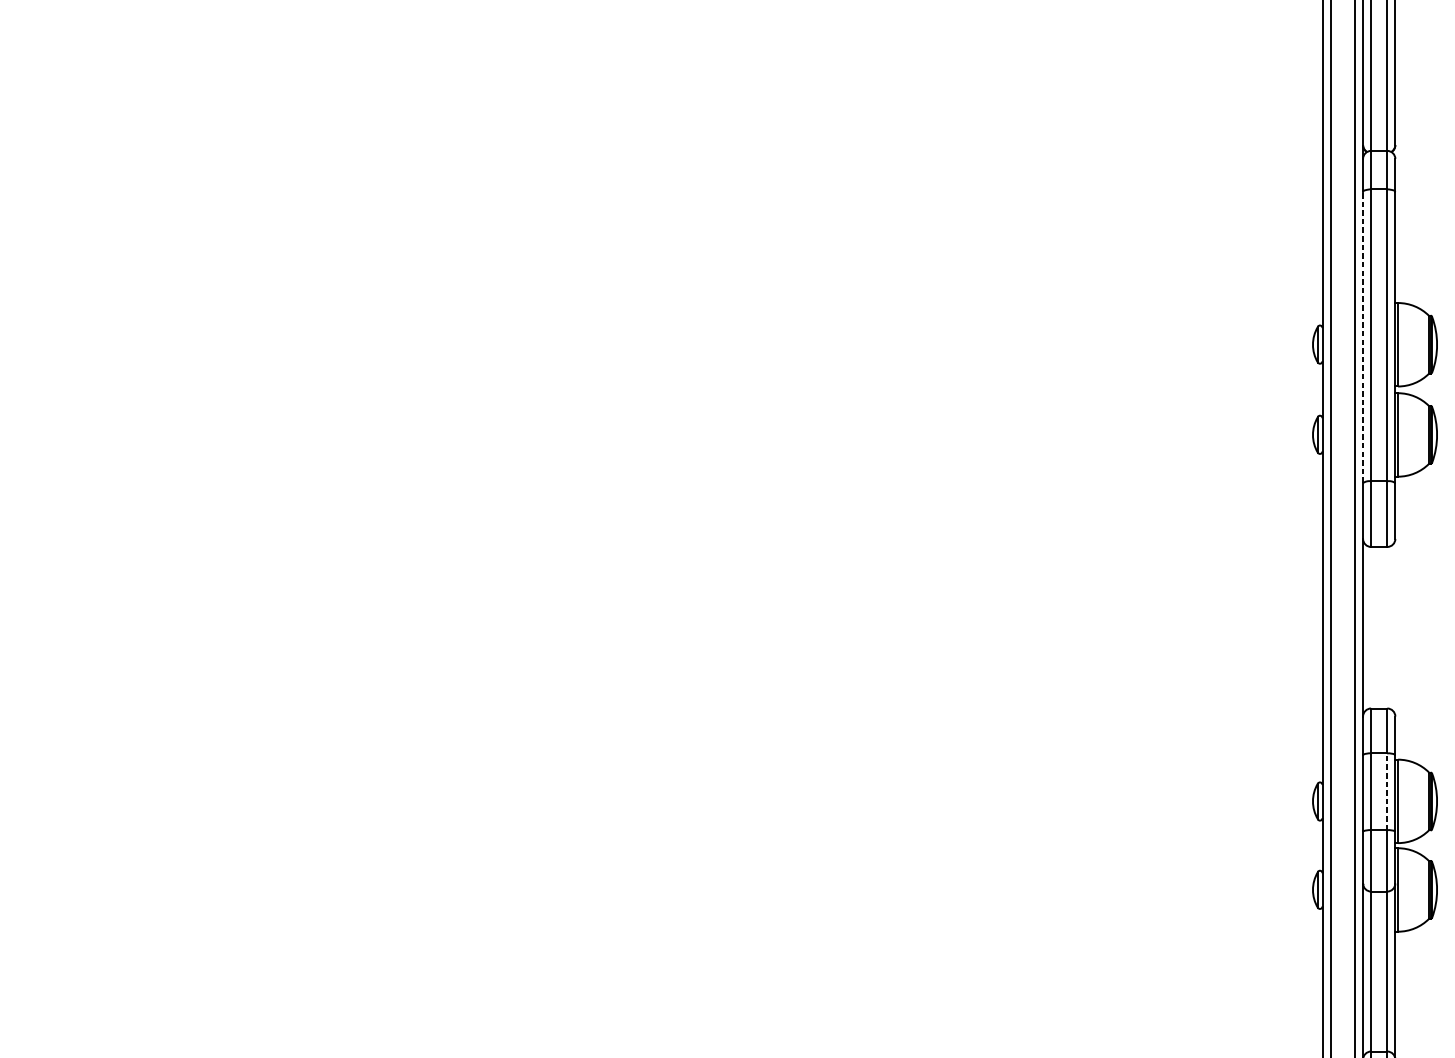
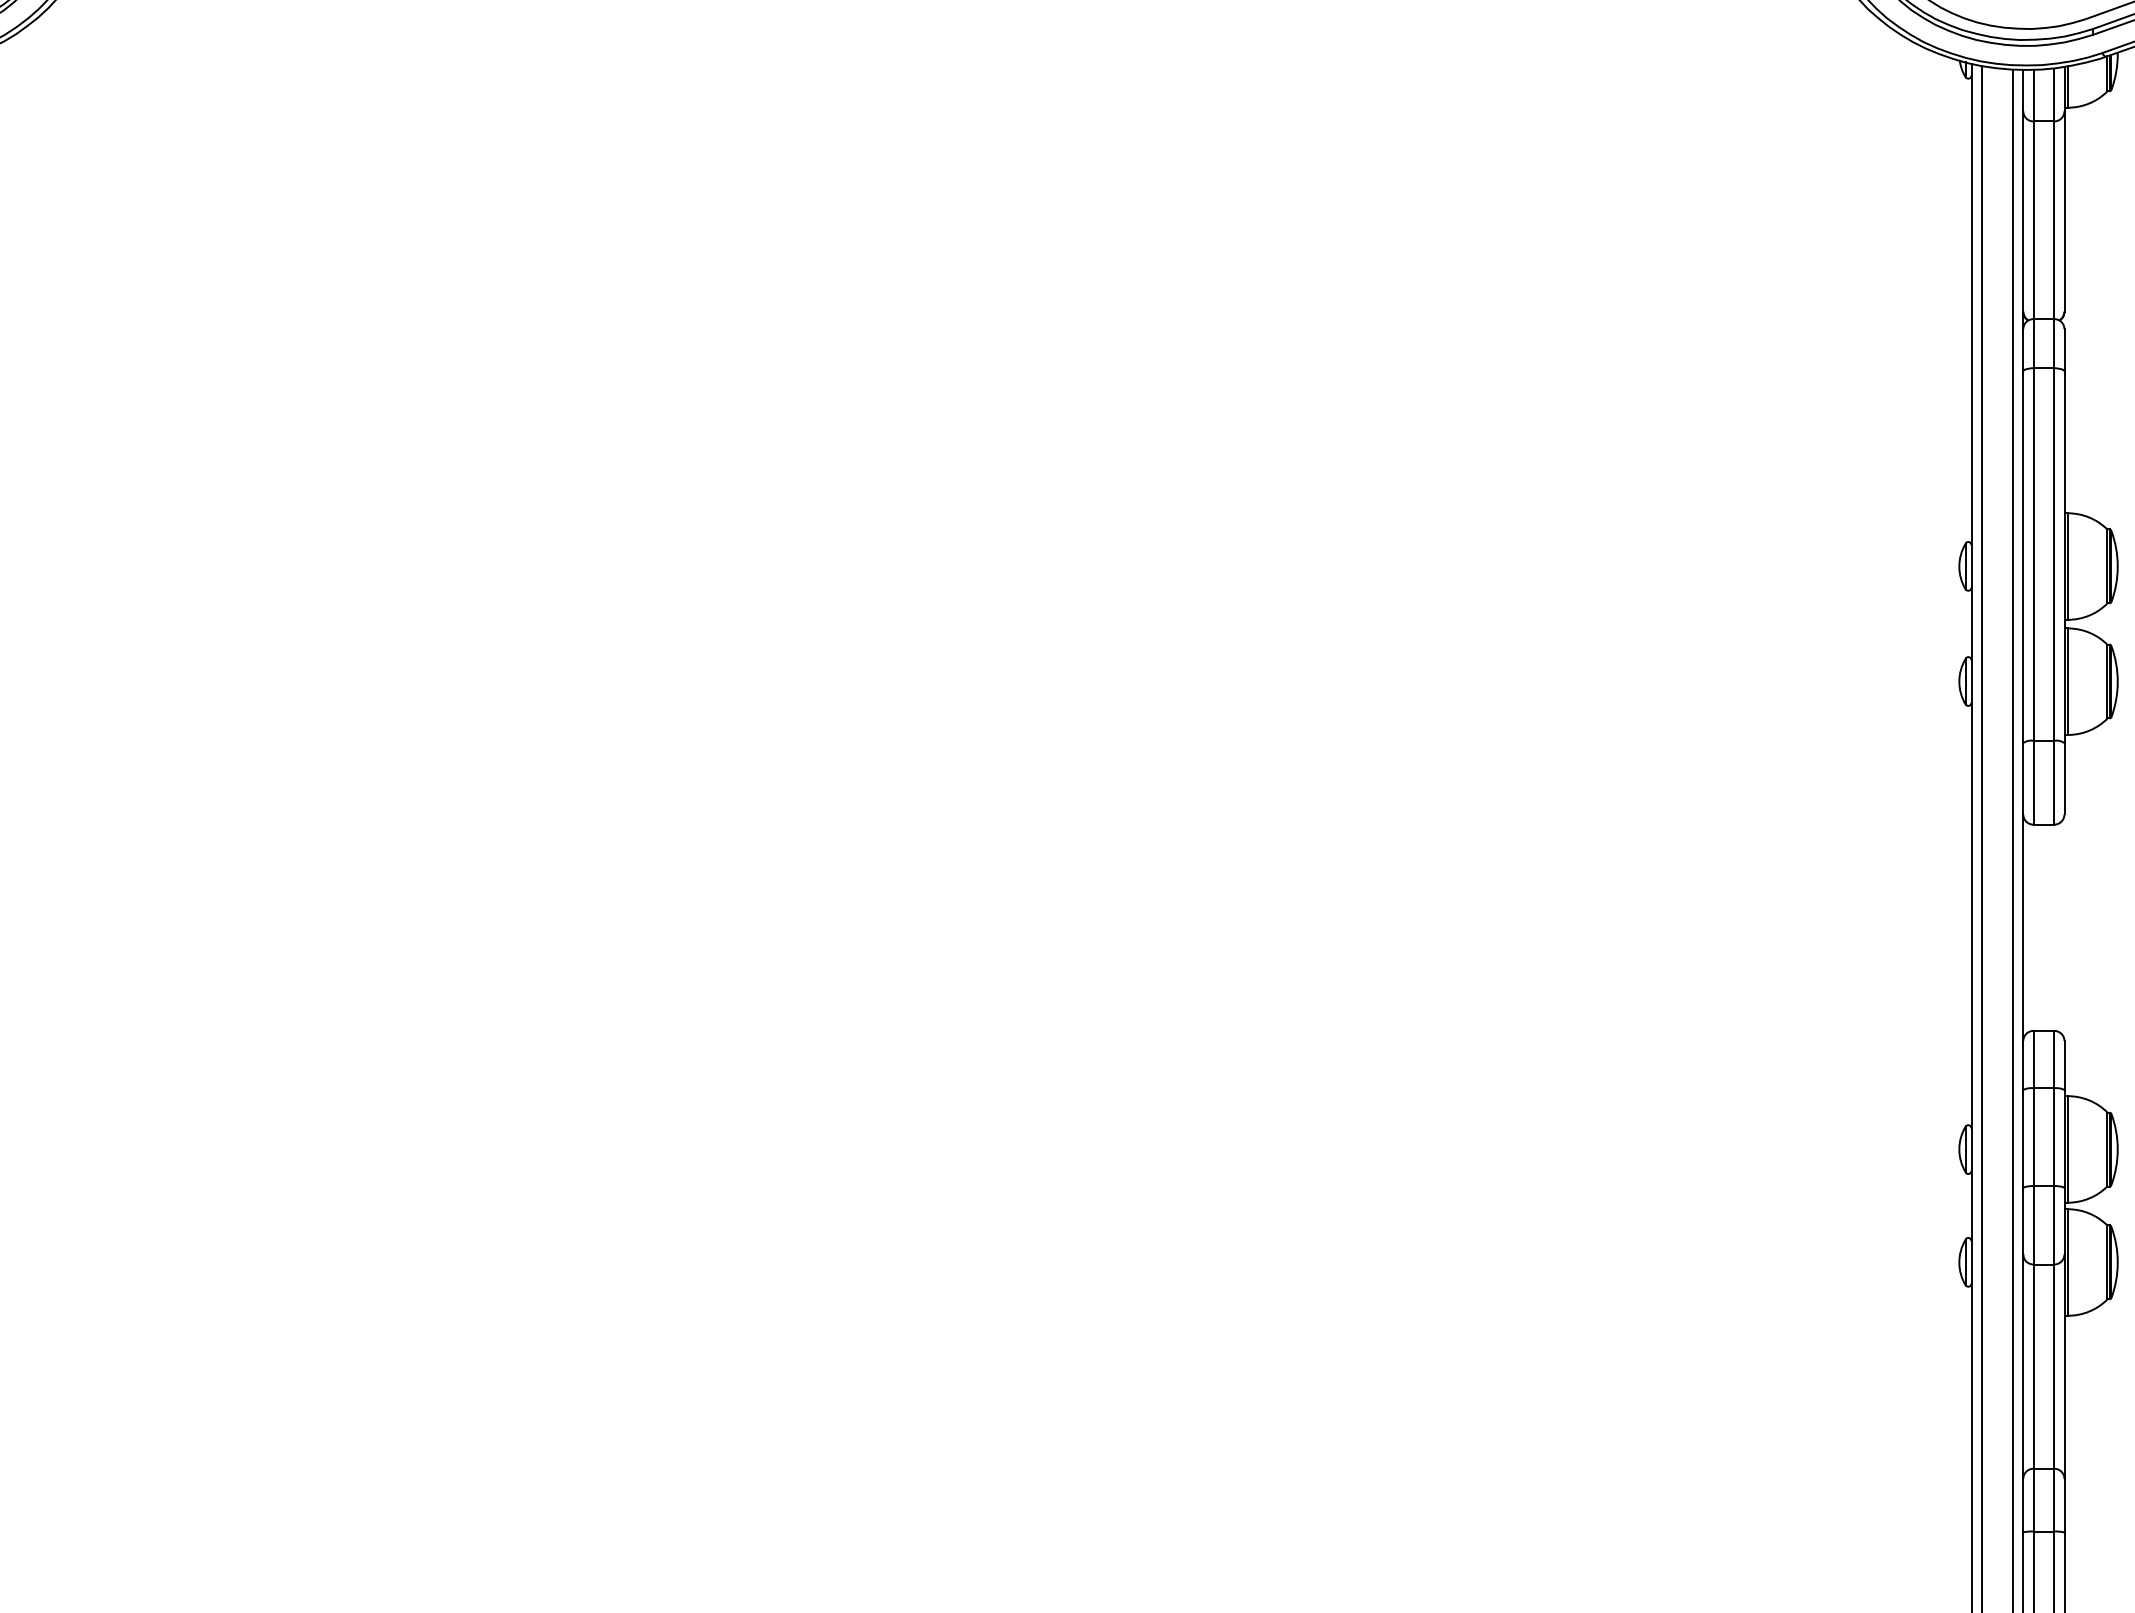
line: (1363, 337) -> (2023, 557), dashed -> solid
line: (1387, 792) -> (2054, 1137), dashed -> solid

